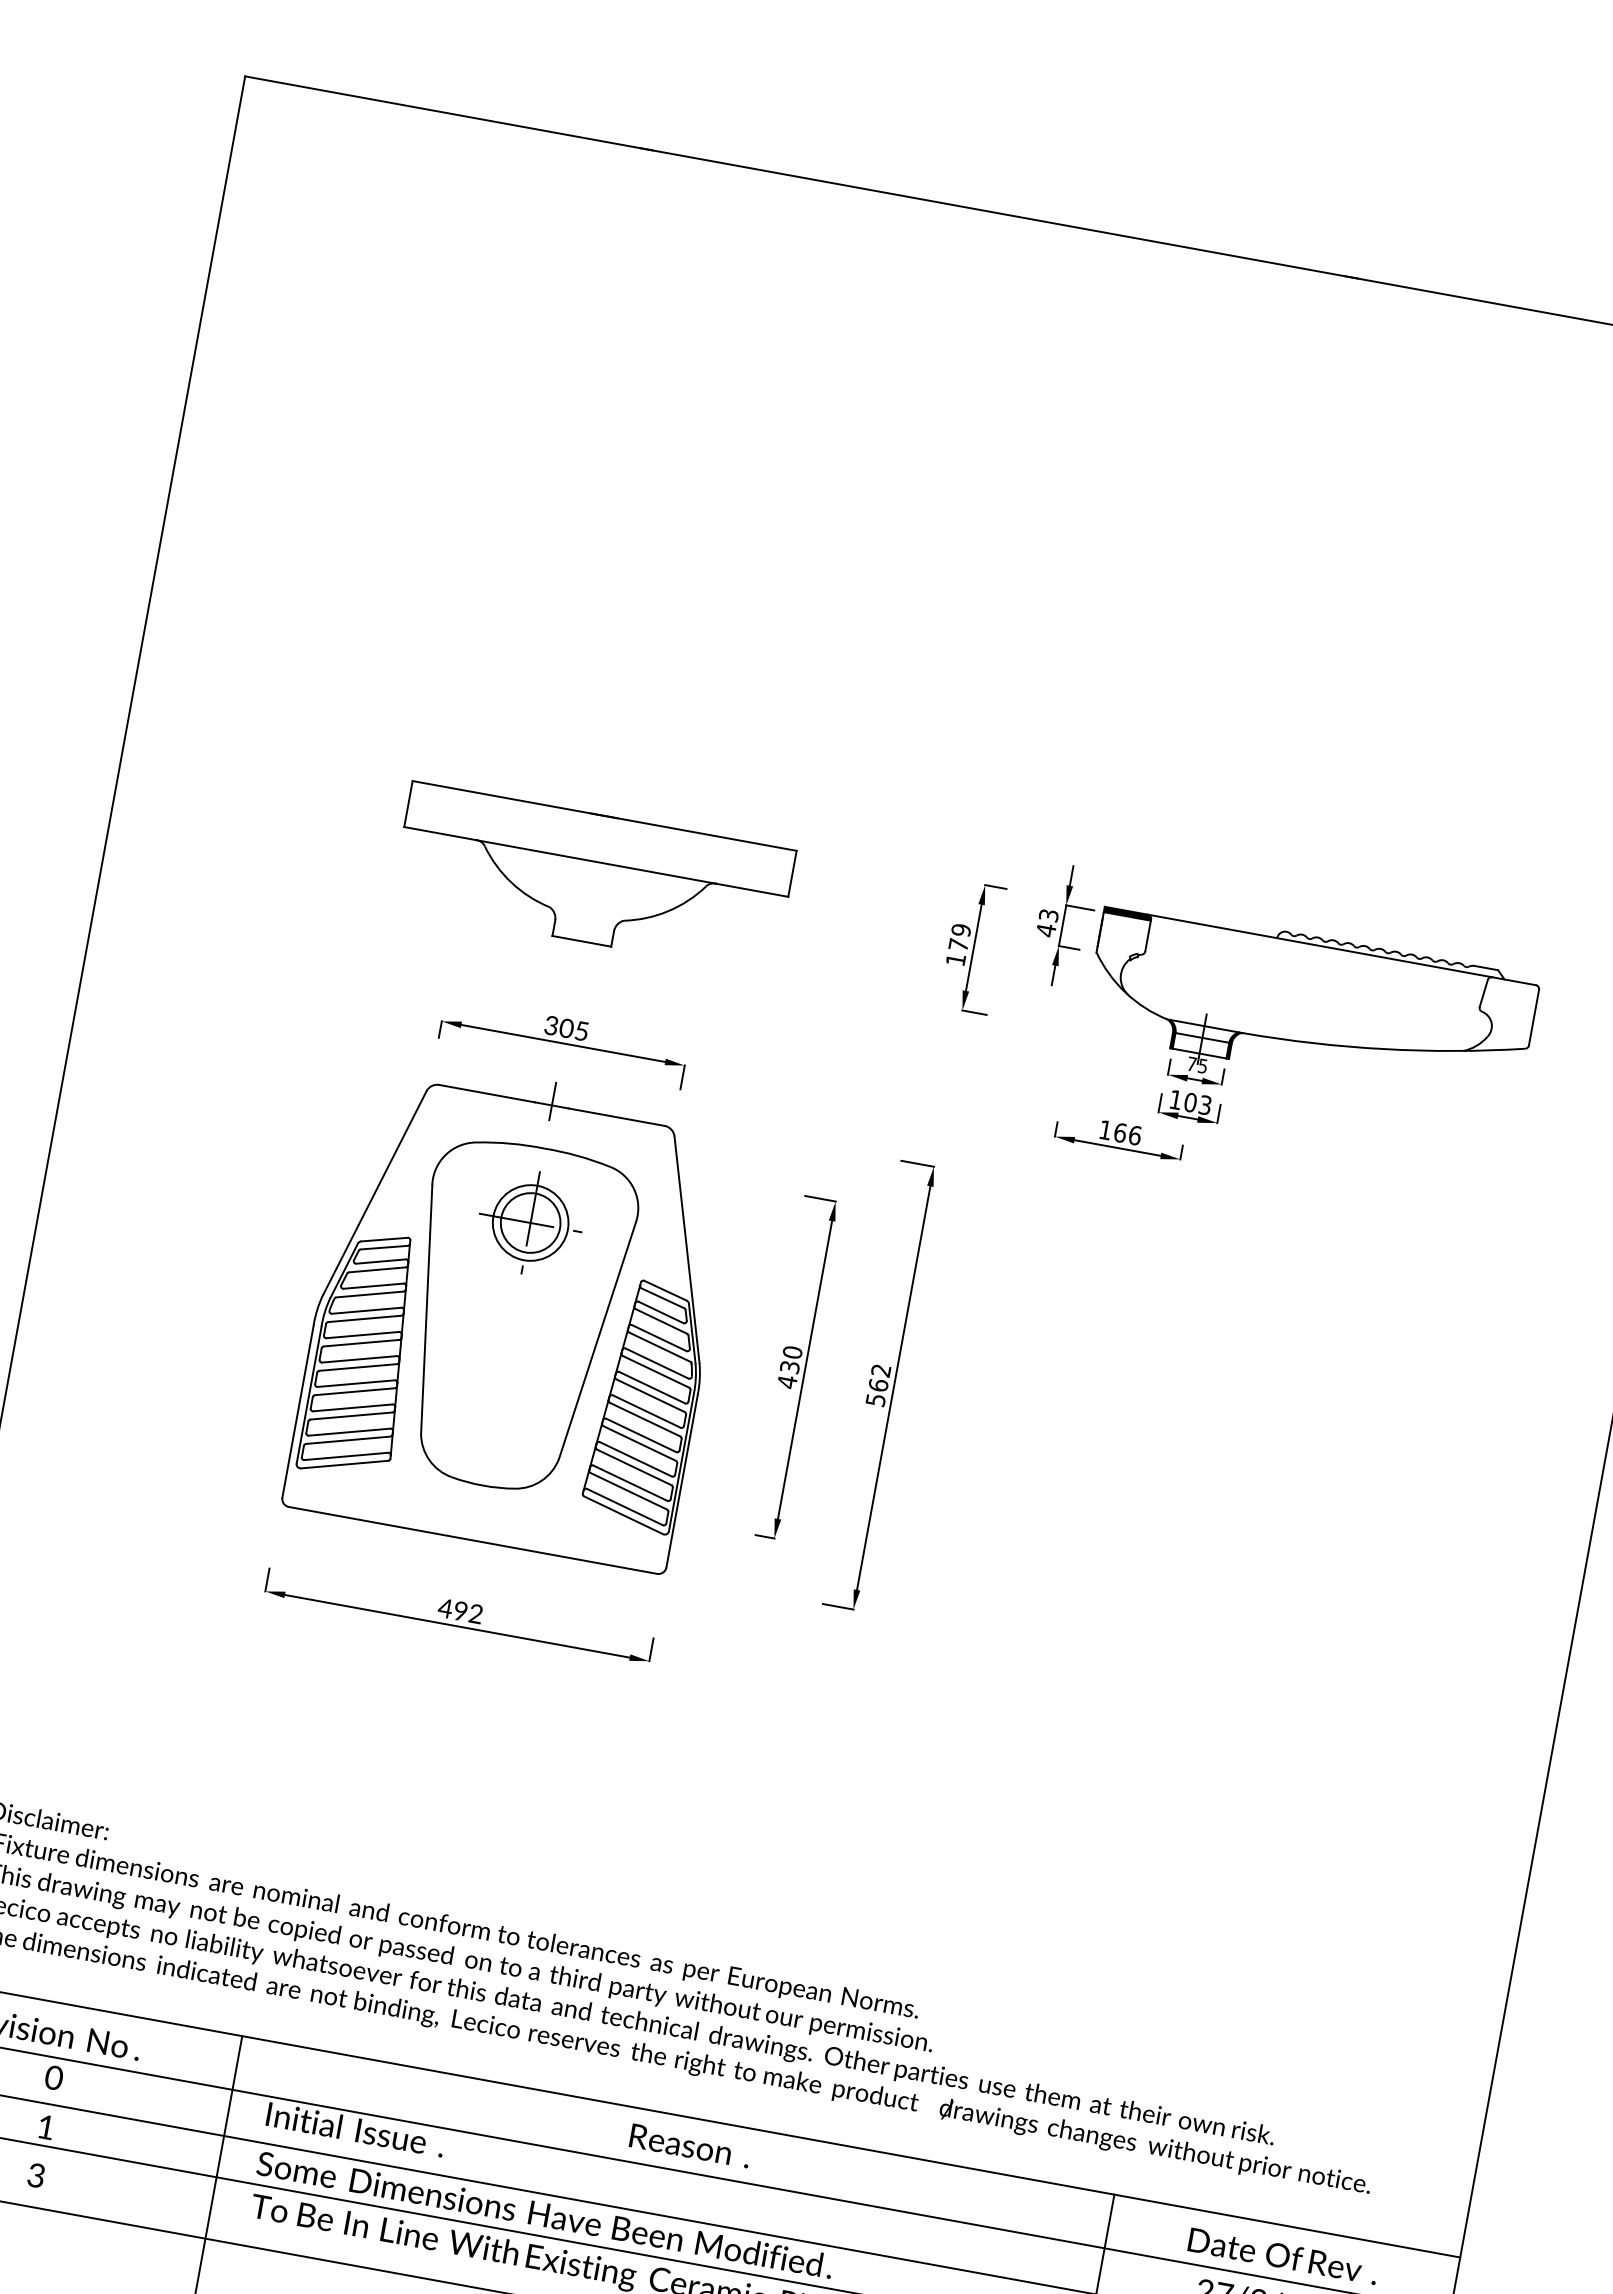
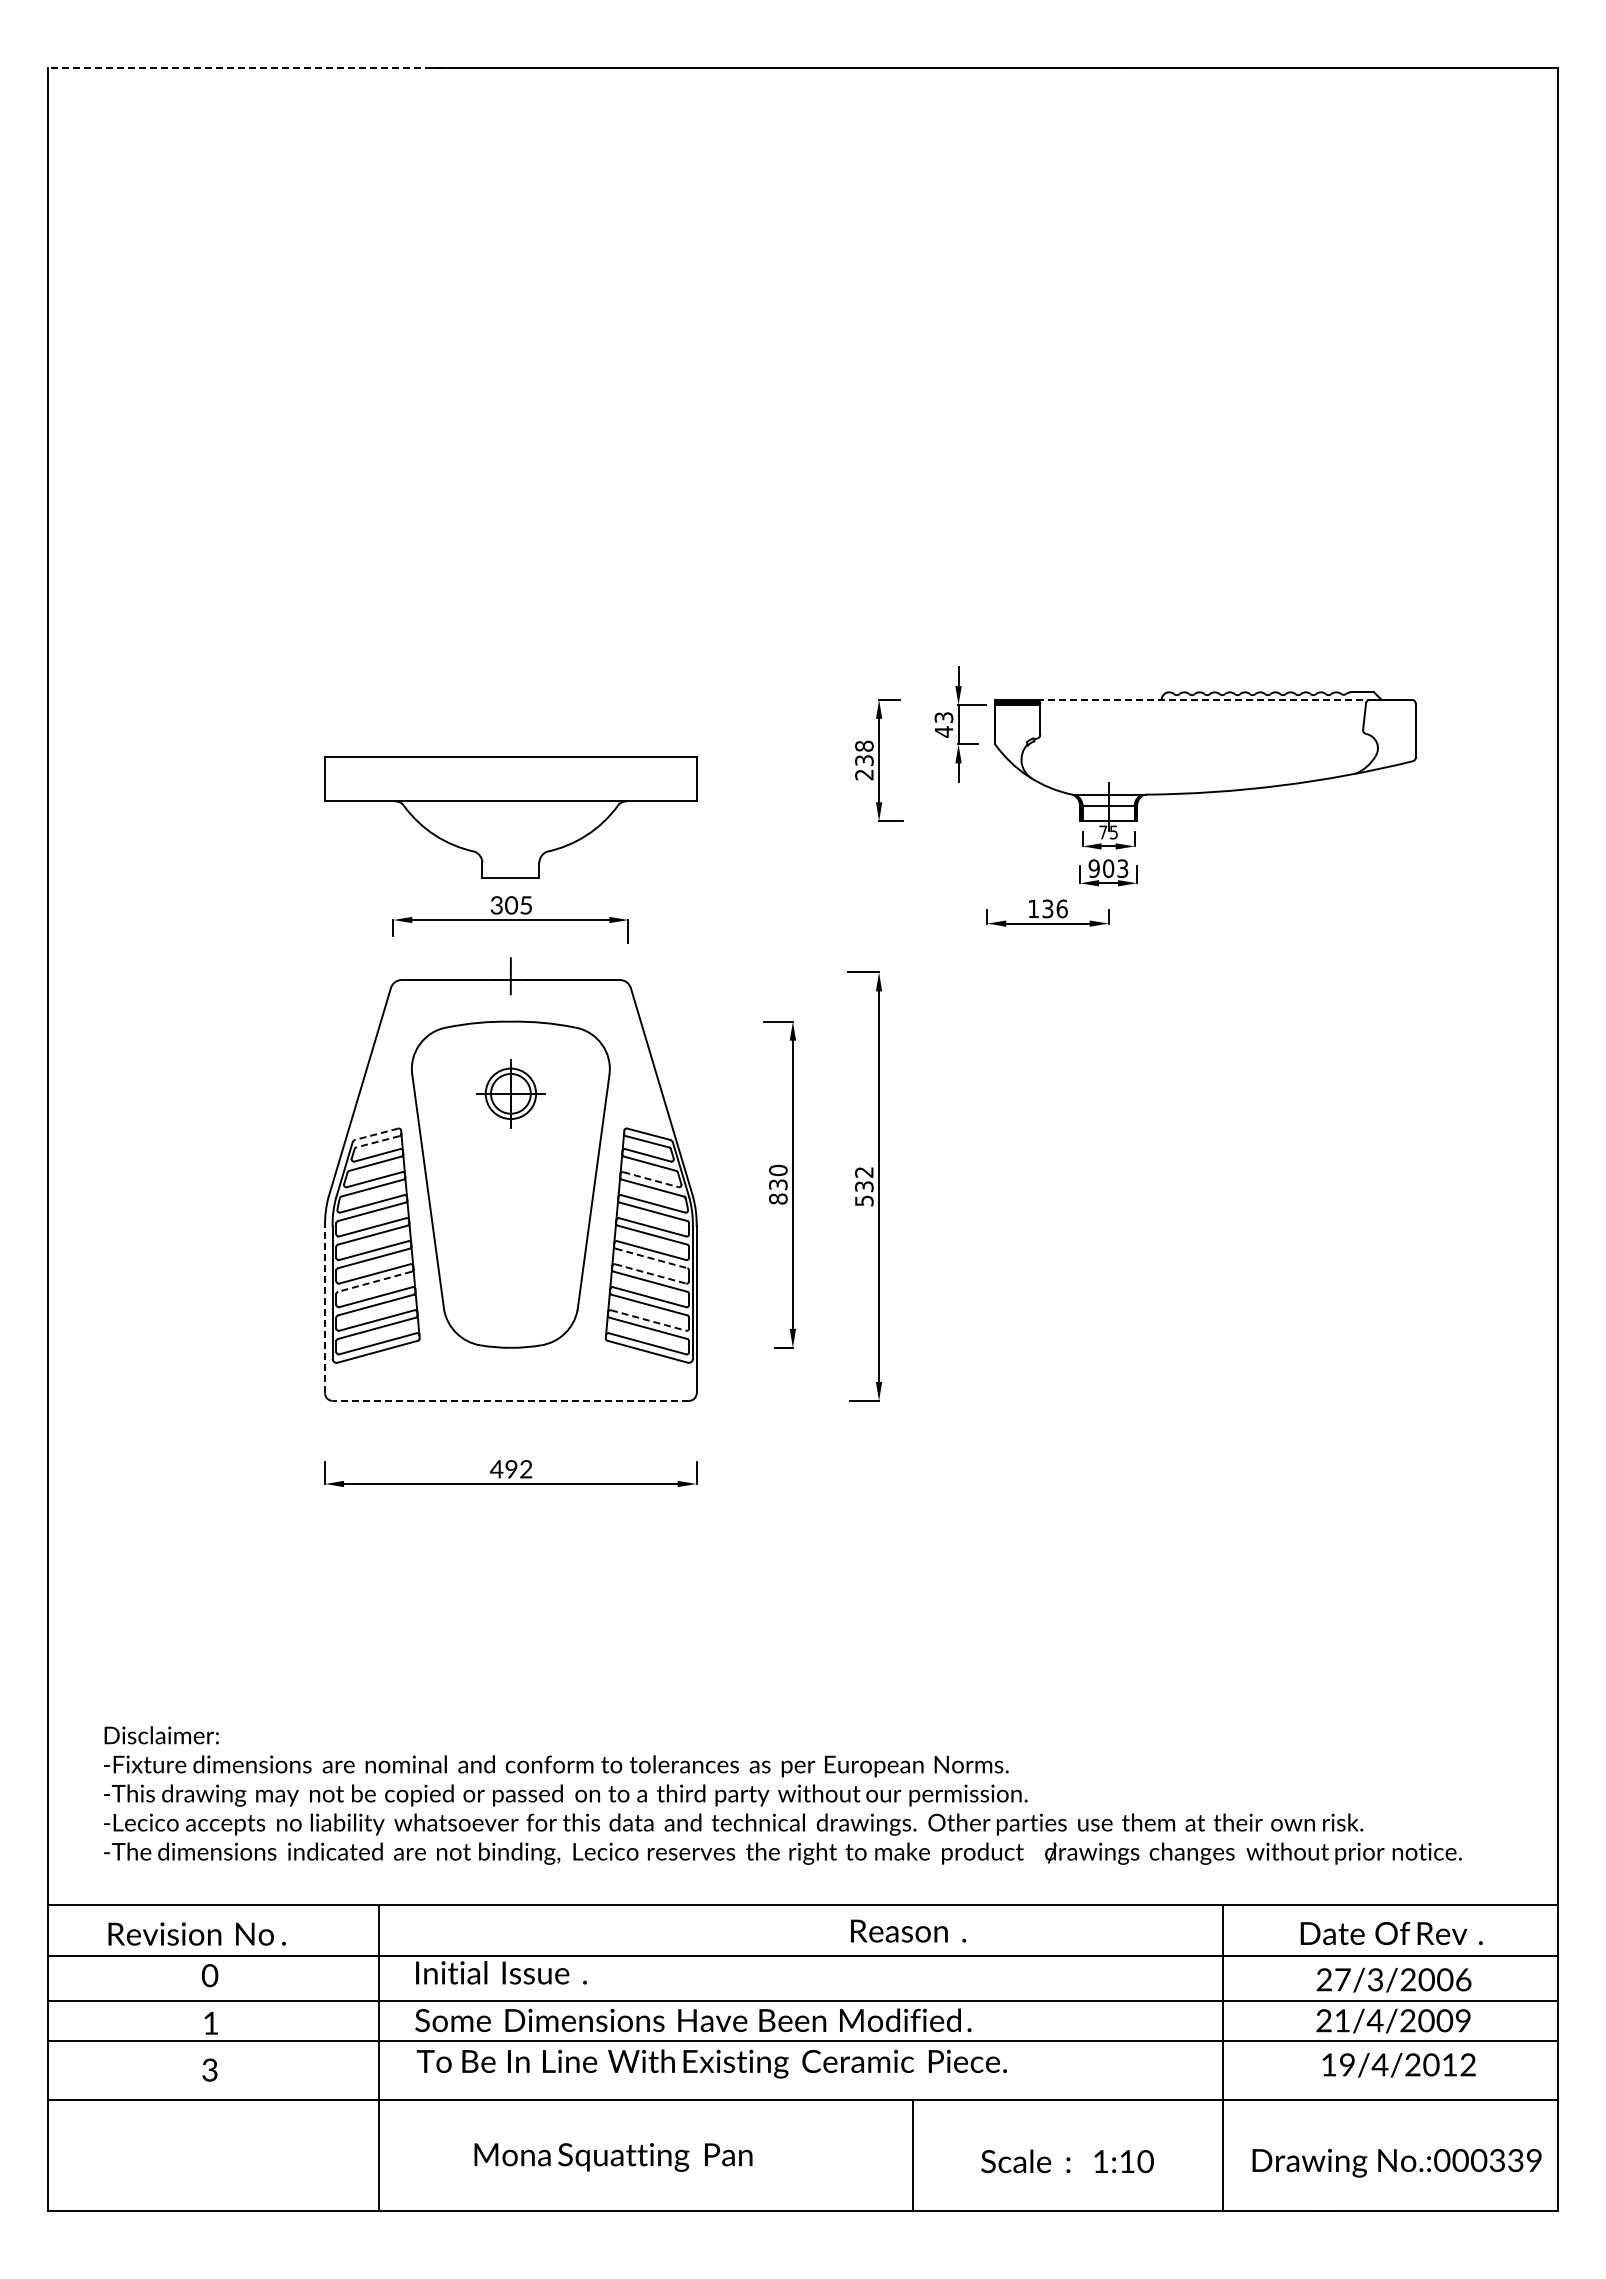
line: (447, 113) -> (244, 68), solid -> dashed
part: (592, 878) -> (510, 817), moved
text: (958, 944) -> (864, 760), 179 -> 238
line: (1320, 945) -> (1203, 699), solid -> dashed
text: (1175, 1099) -> (1093, 868), 103 -> 903
text: (1120, 1132) -> (1047, 908), 166 -> 136
part: (530, 1222) -> (510, 1093), size x0.7
line: (384, 1239) -> (376, 1134), solid -> dashed
line: (383, 1247) -> (377, 1141), solid -> dashed
line: (659, 1338) -> (651, 1179), solid -> dashed
text: (787, 1382) -> (778, 1199), 430 -> 830
text: (878, 1385) -> (864, 1186), 562 -> 532
line: (354, 1391) -> (374, 1281), solid -> dashed
line: (298, 1411) -> (325, 1309), solid -> dashed
line: (646, 1419) -> (652, 1258), solid -> dashed
line: (641, 1434) -> (650, 1273), solid -> dashed
line: (630, 1483) -> (648, 1320), solid -> dashed
line: (472, 1539) -> (510, 1400), solid -> dashed
text: (690, 2145) -> (908, 1930), moved

